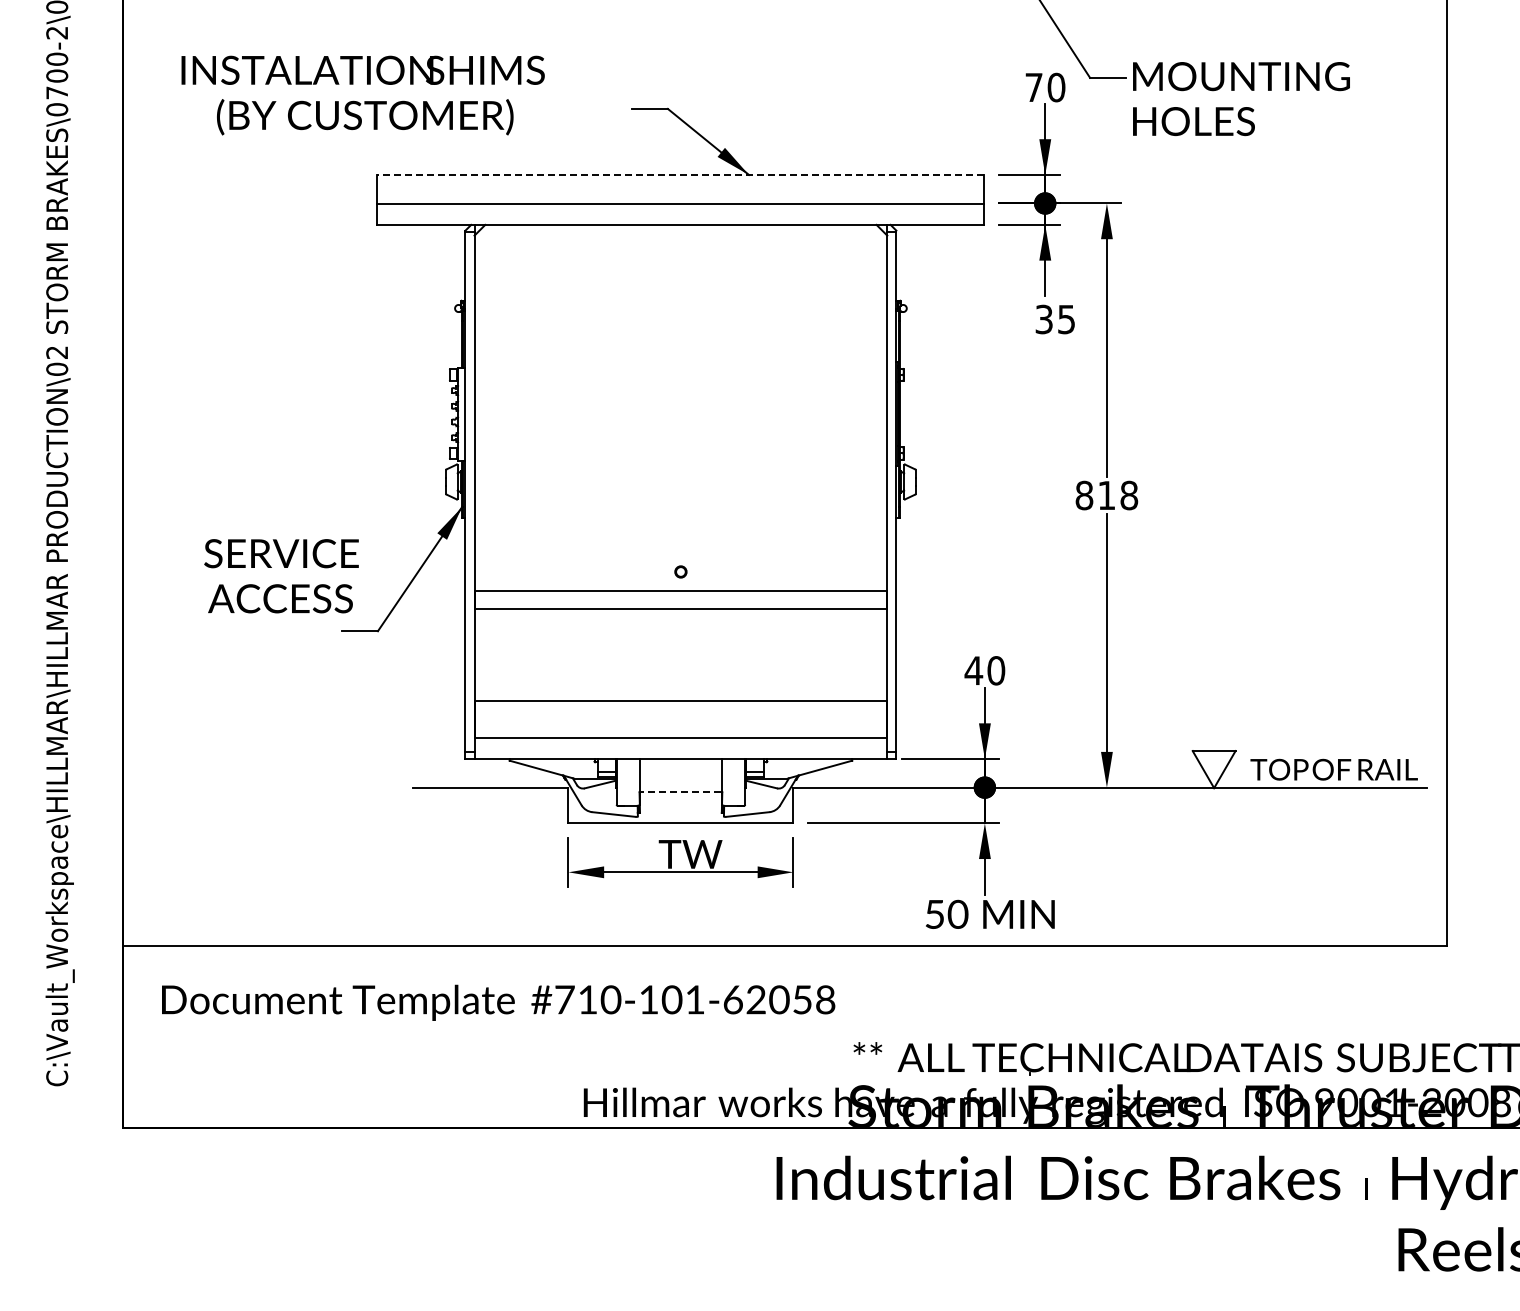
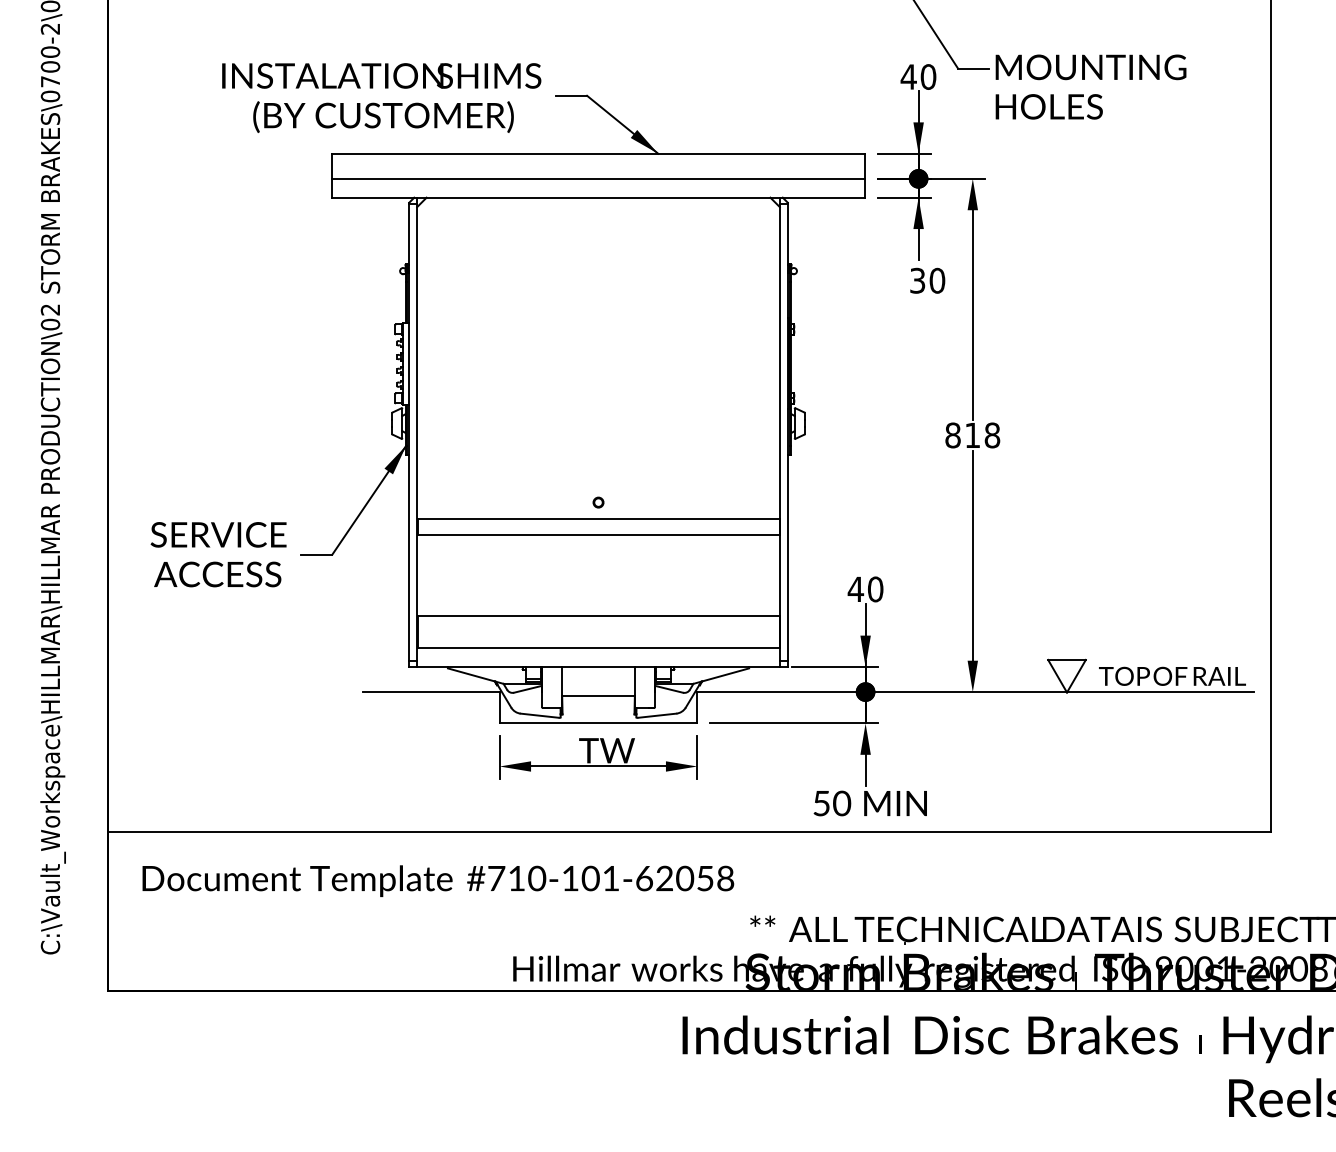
text: (1033, 87) -> (908, 76), 70 -> 40
text: (362, 95) -> (381, 98), moved
line: (680, 174) -> (598, 153), dashed -> solid
text: (1066, 319) -> (937, 280), 35 -> 30
text: (281, 576) -> (218, 554), moved
line: (680, 791) -> (598, 695), dashed -> solid

